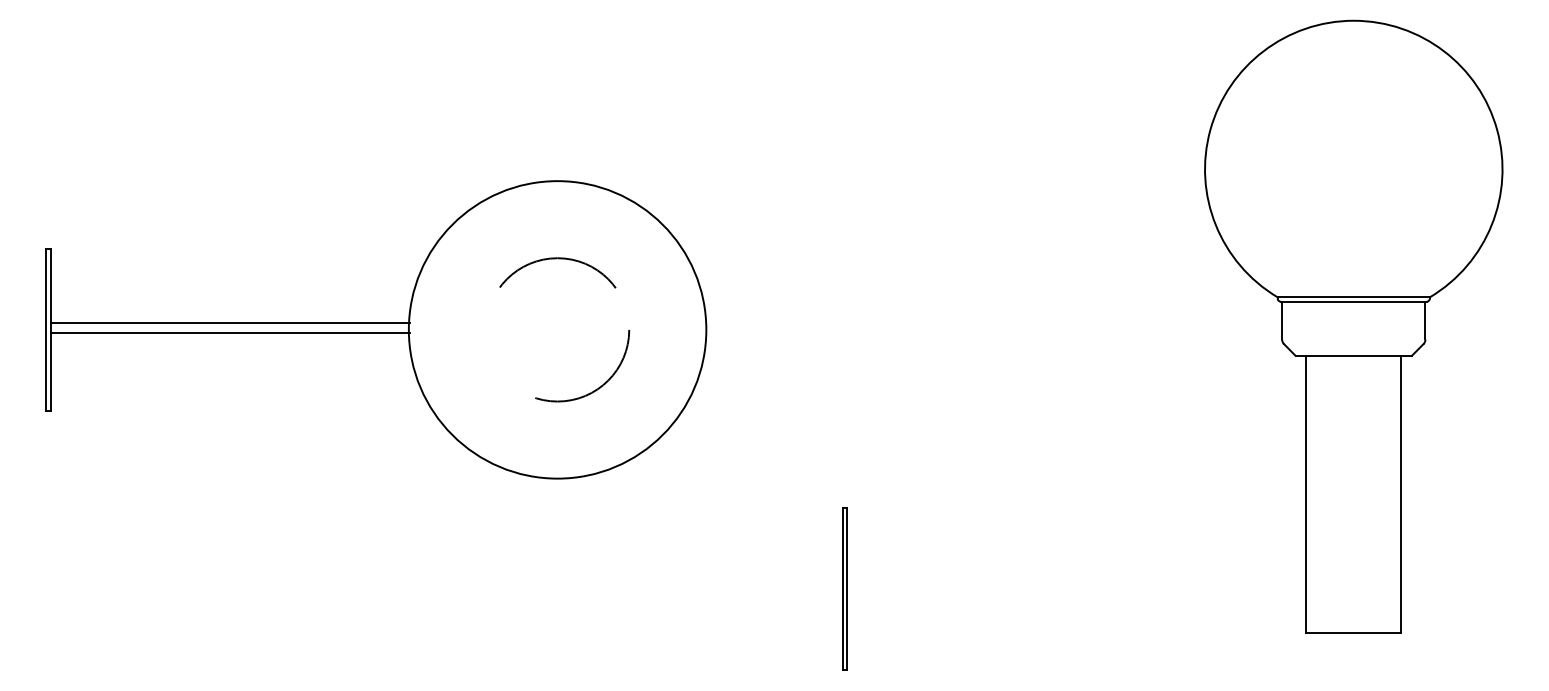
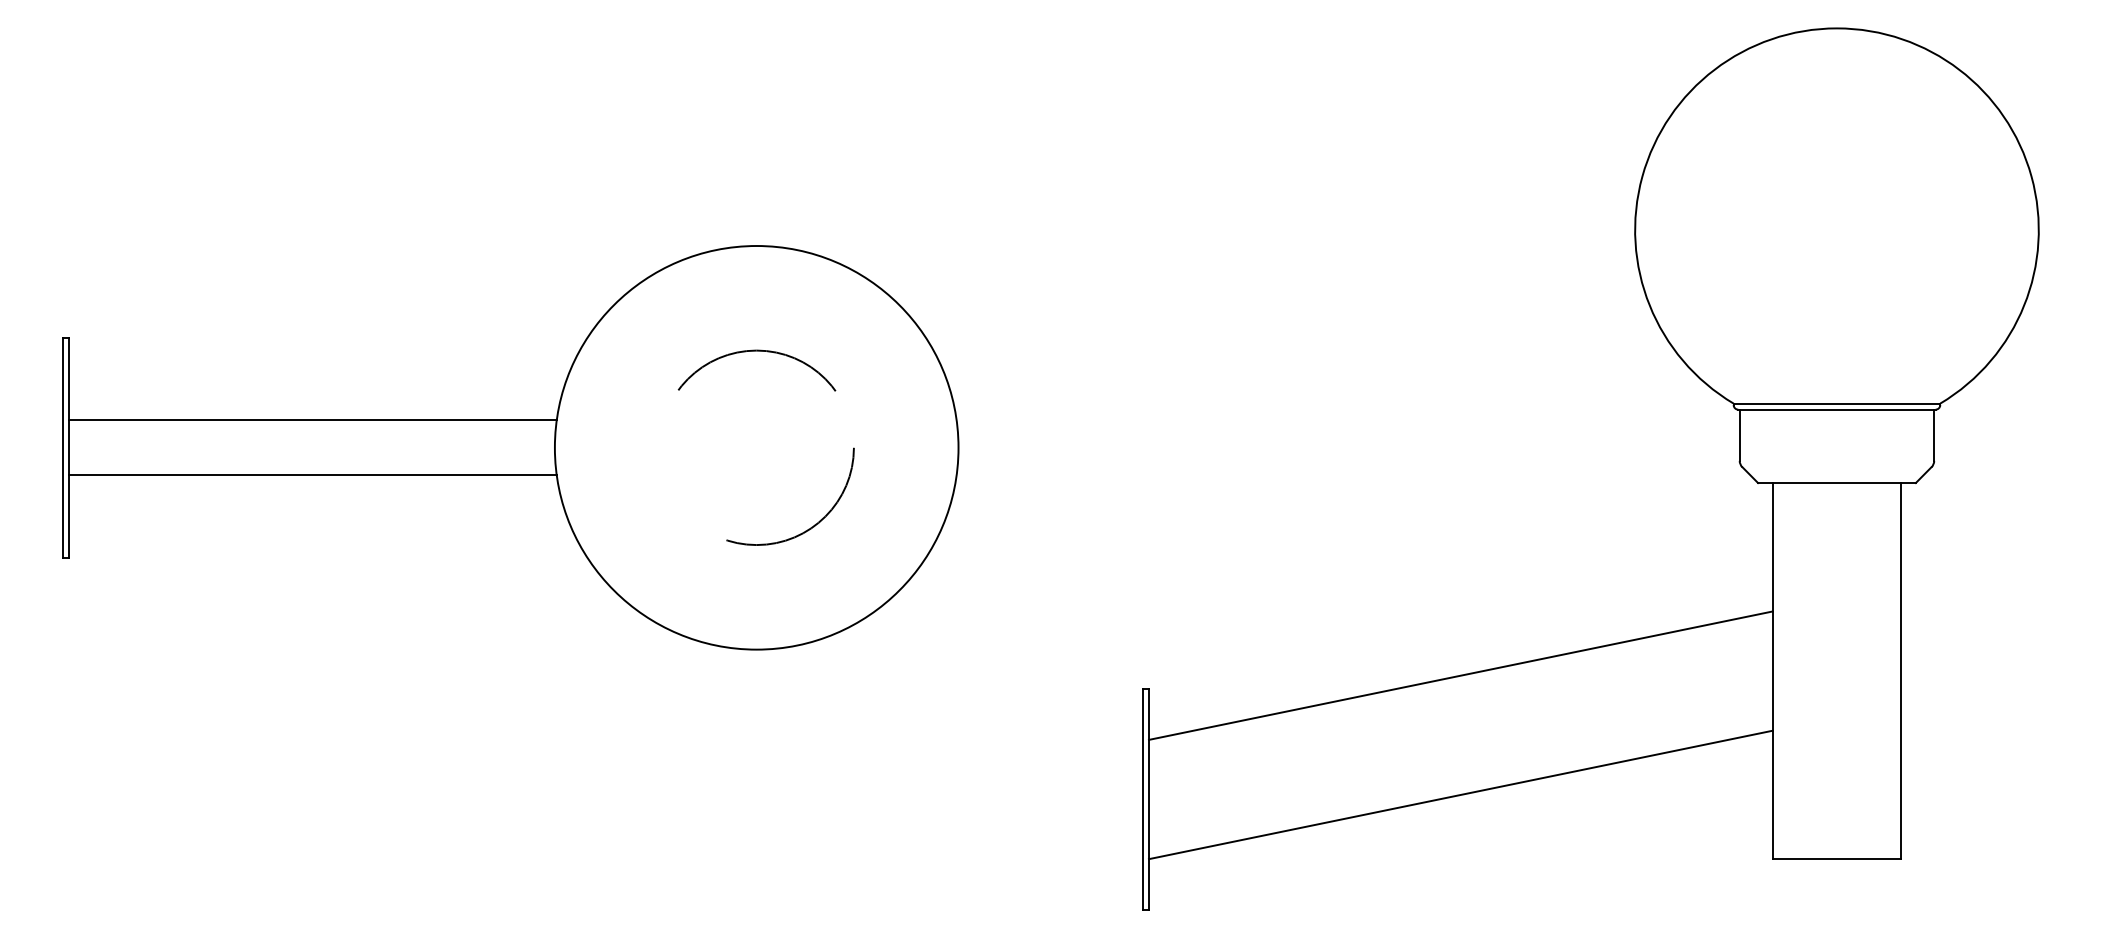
line: (230, 323) -> (312, 475), moved
line: (230, 332) -> (312, 420), moved
line: (1076, 497) -> (1460, 675), added
line: (1076, 585) -> (1460, 794), added

